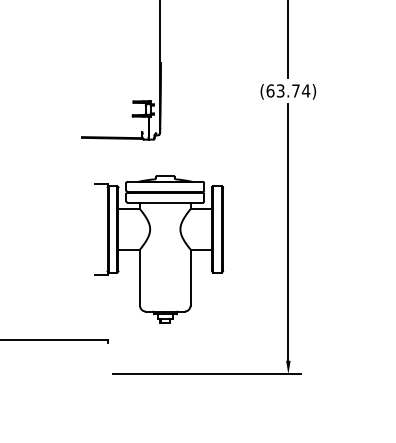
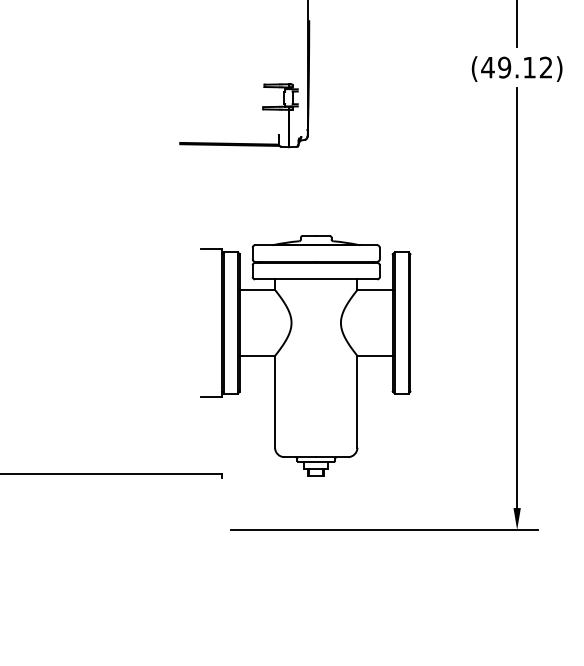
text: (288, 90) -> (517, 66), (63.74) -> (49.12)
part: (158, 249) -> (305, 355), moved

